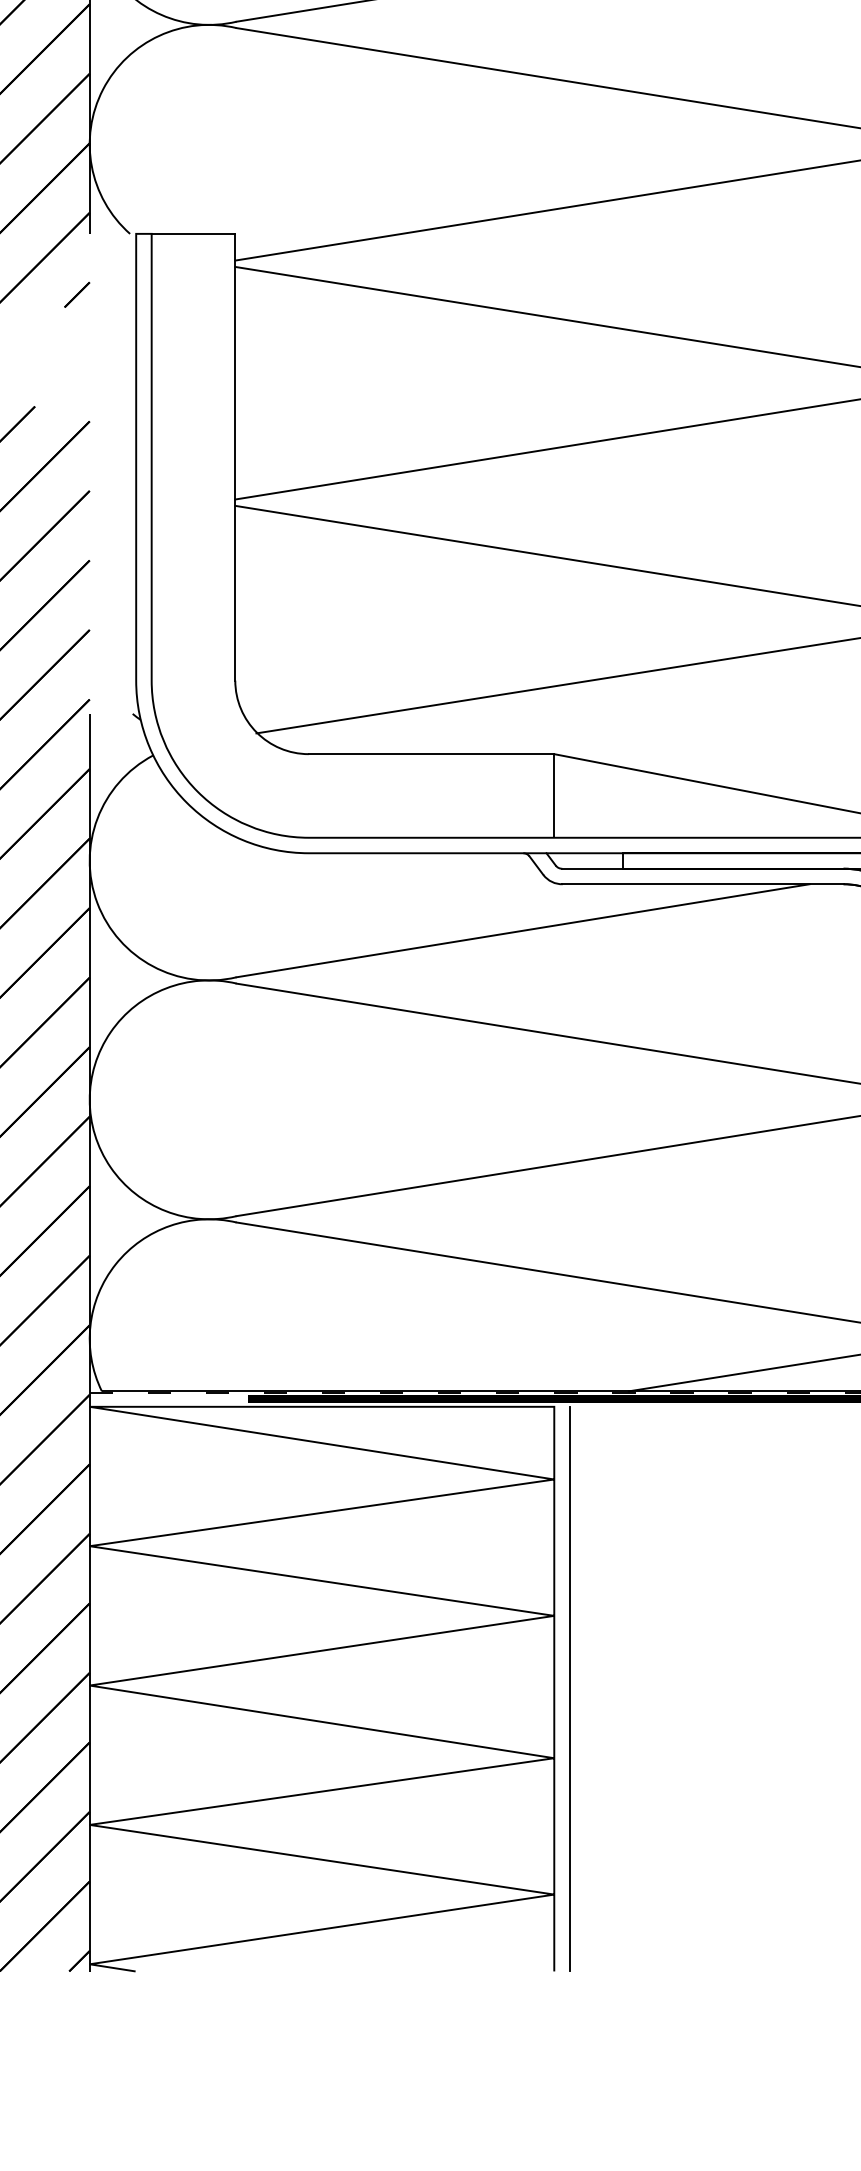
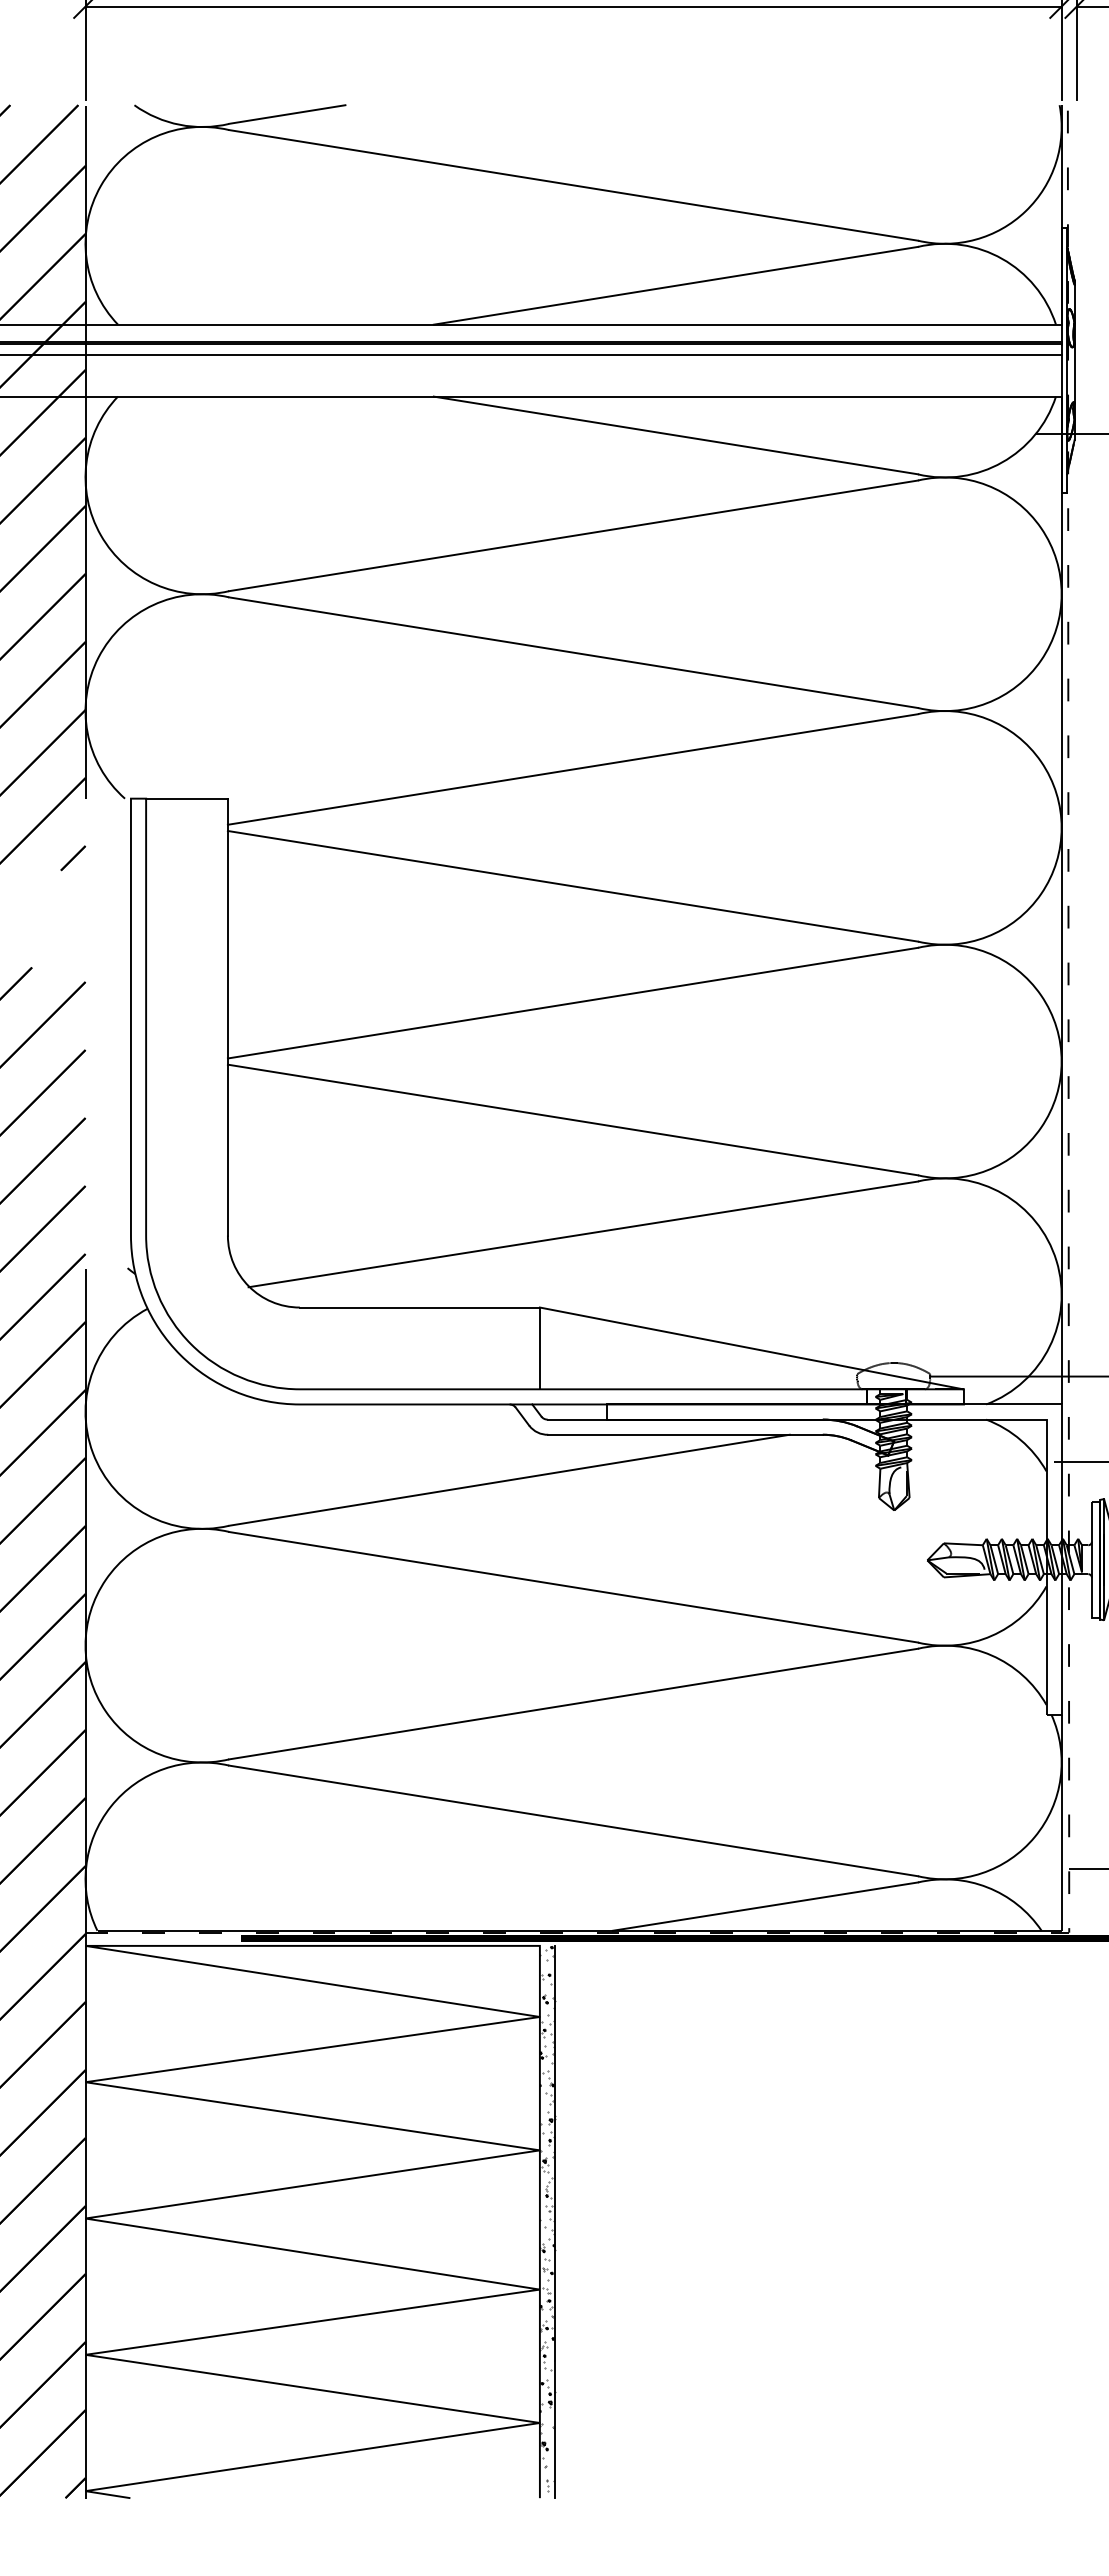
hatch: (562, 1685) -> (547, 2218), added

